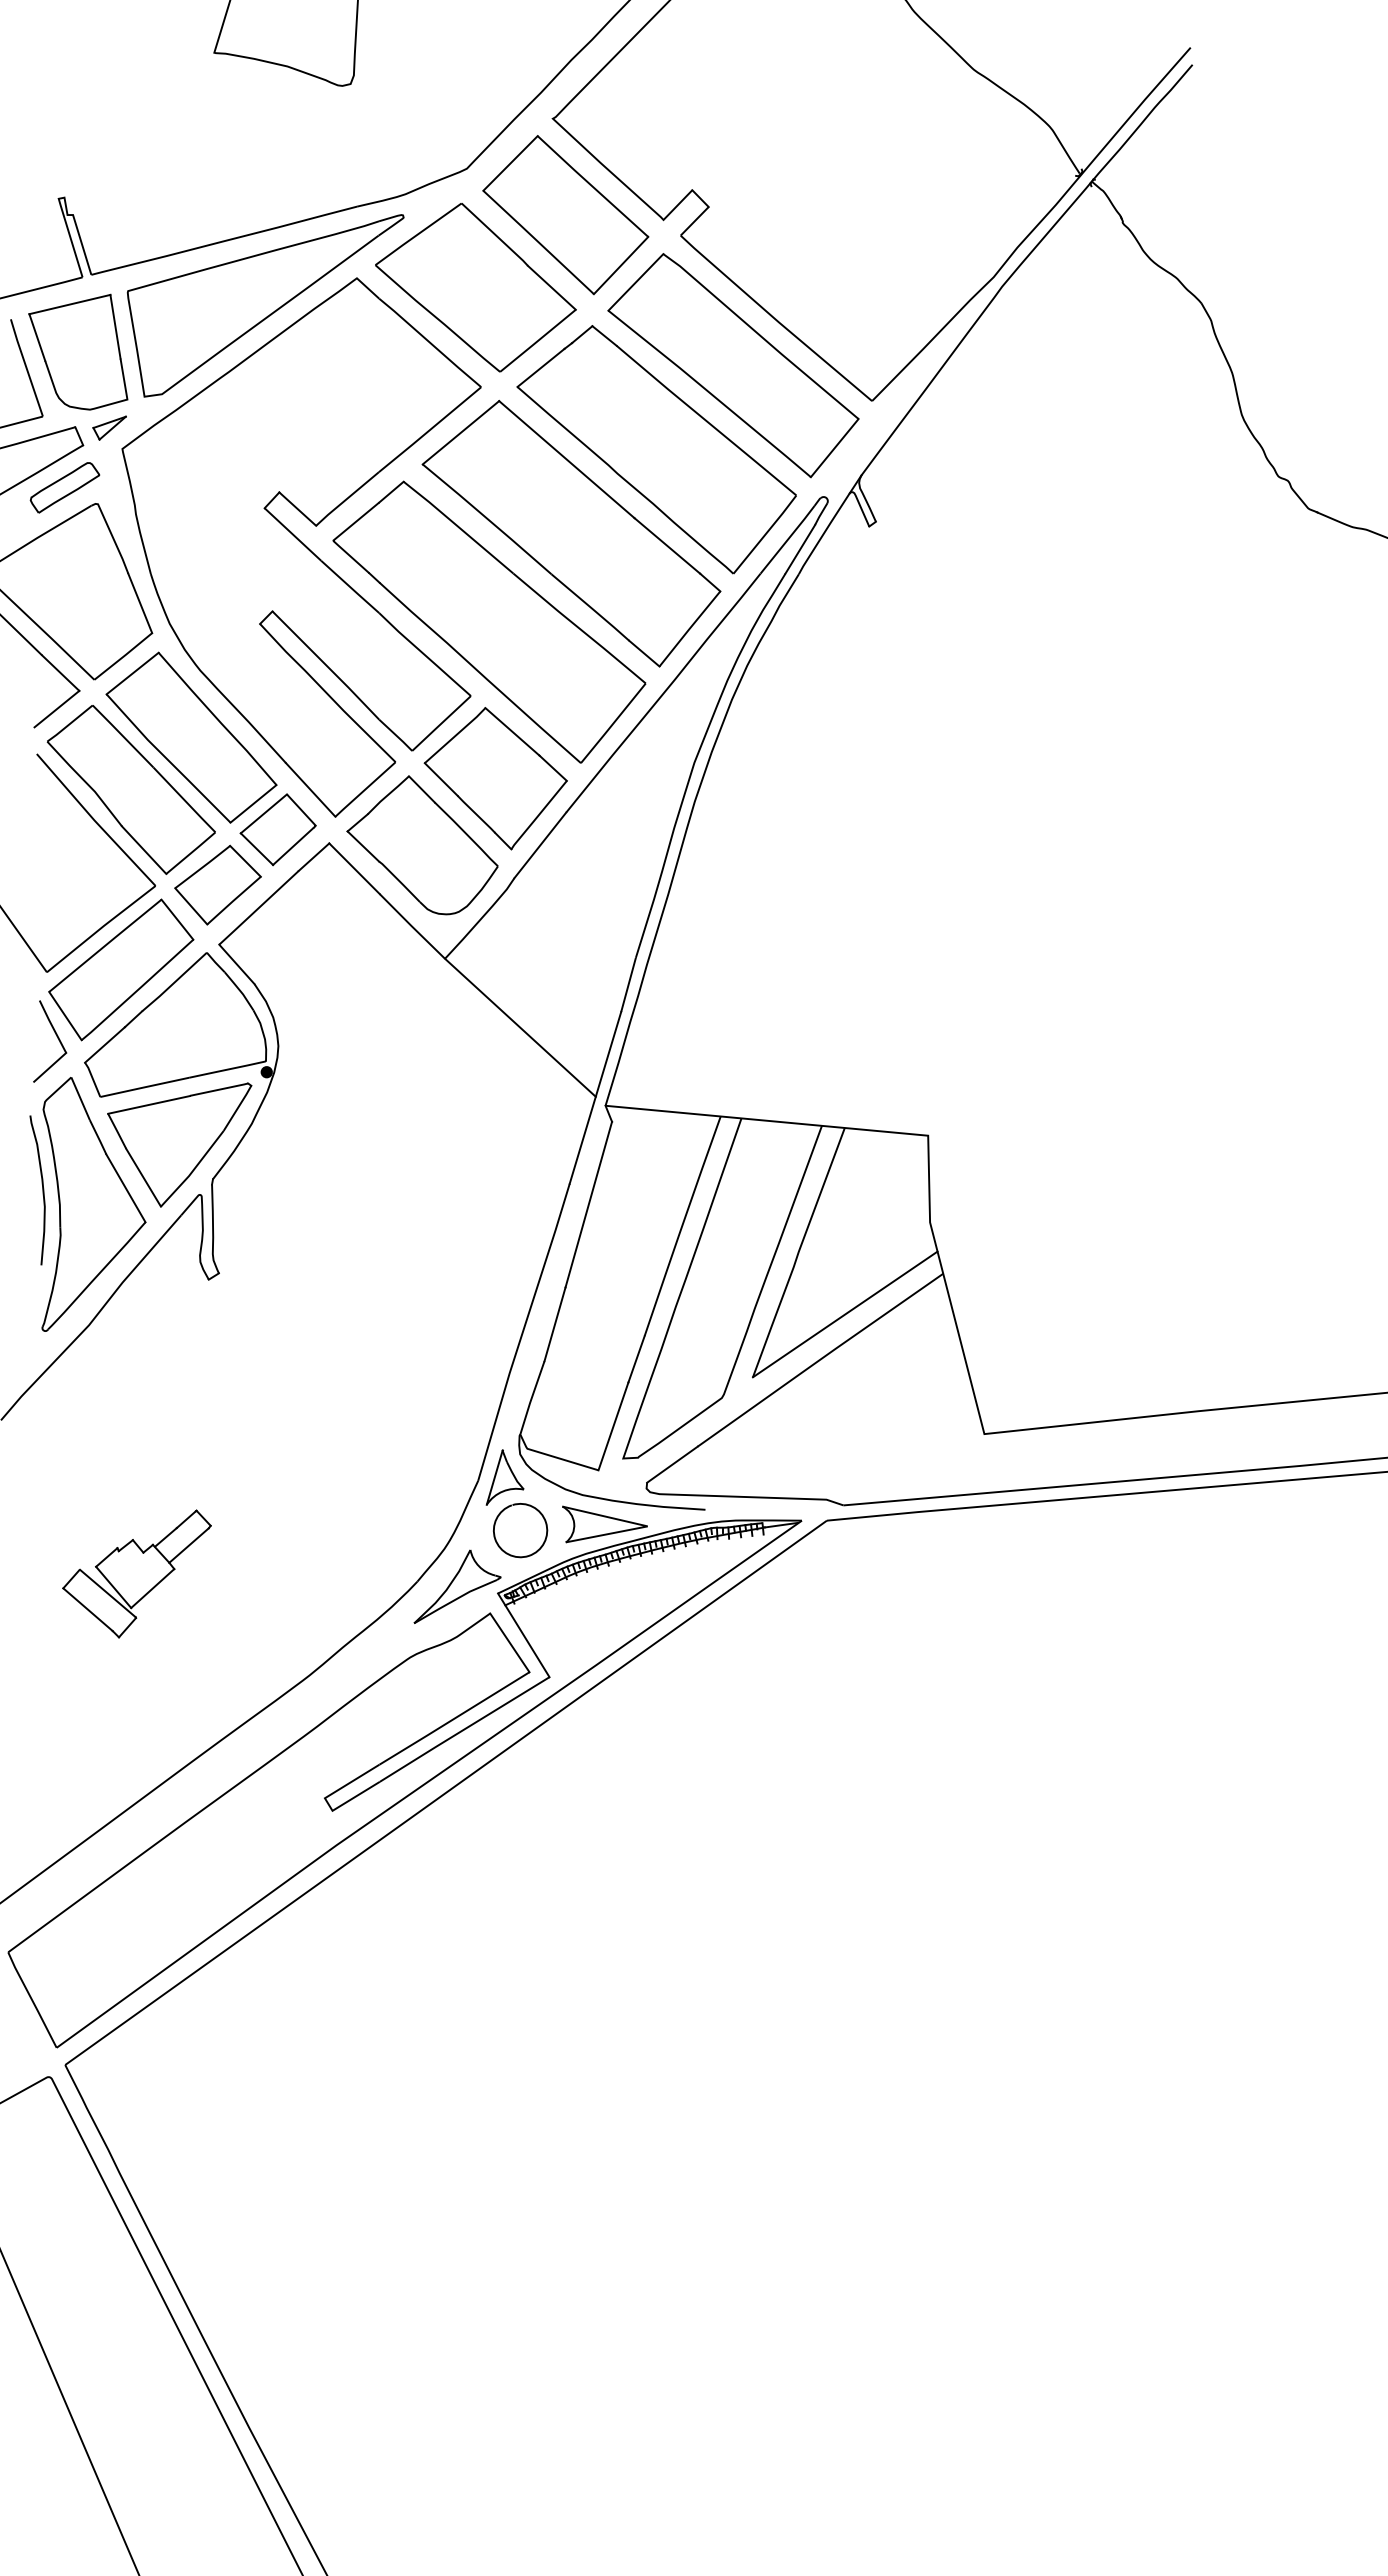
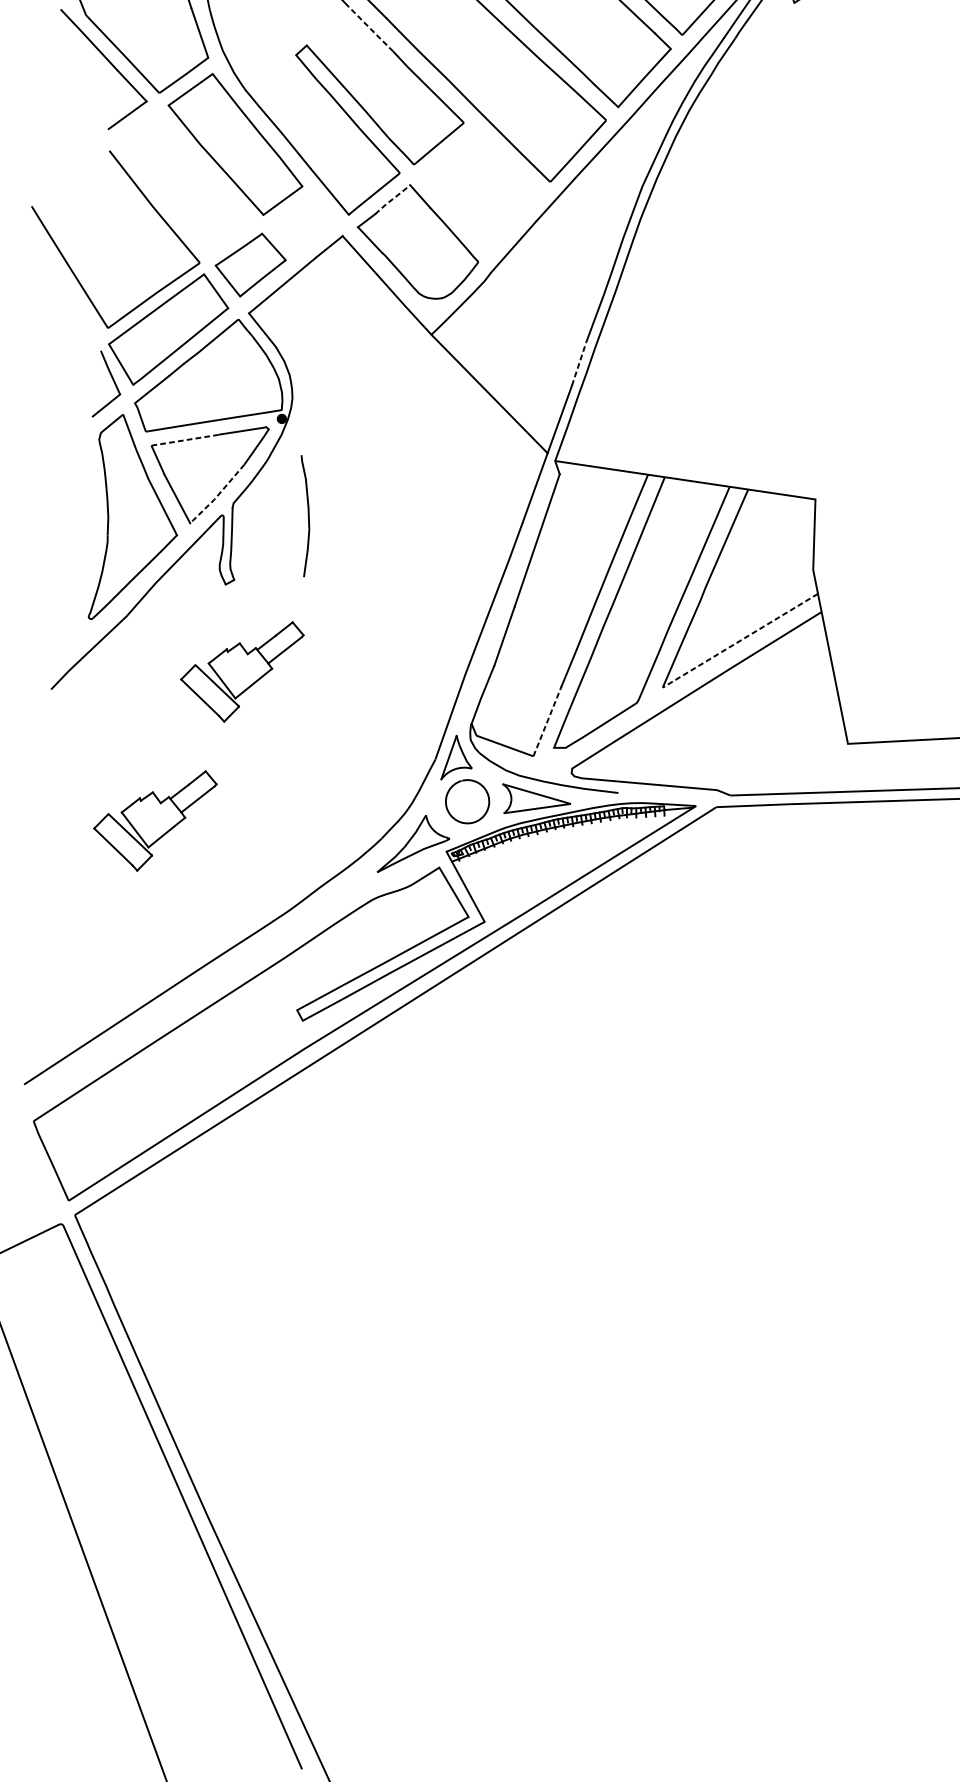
line: (350, 587) -> (371, 29), solid -> dashed
part: (495, 778) -> (480, 190), removed
part: (130, 789) -> (183, 183), removed
line: (388, 794) -> (392, 199), solid -> dashed
part: (277, 829) -> (301, 222), removed
line: (628, 984) -> (579, 363), solid -> dashed
line: (149, 1104) -> (185, 439), solid -> dashed
line: (193, 1170) -> (218, 495), solid -> dashed
curve: (42, 1190) -> (308, 516), moved
line: (845, 1314) -> (740, 640), solid -> dashed
part: (233, 1384) -> (241, 670), added
line: (613, 1425) -> (547, 720), solid -> dashed

